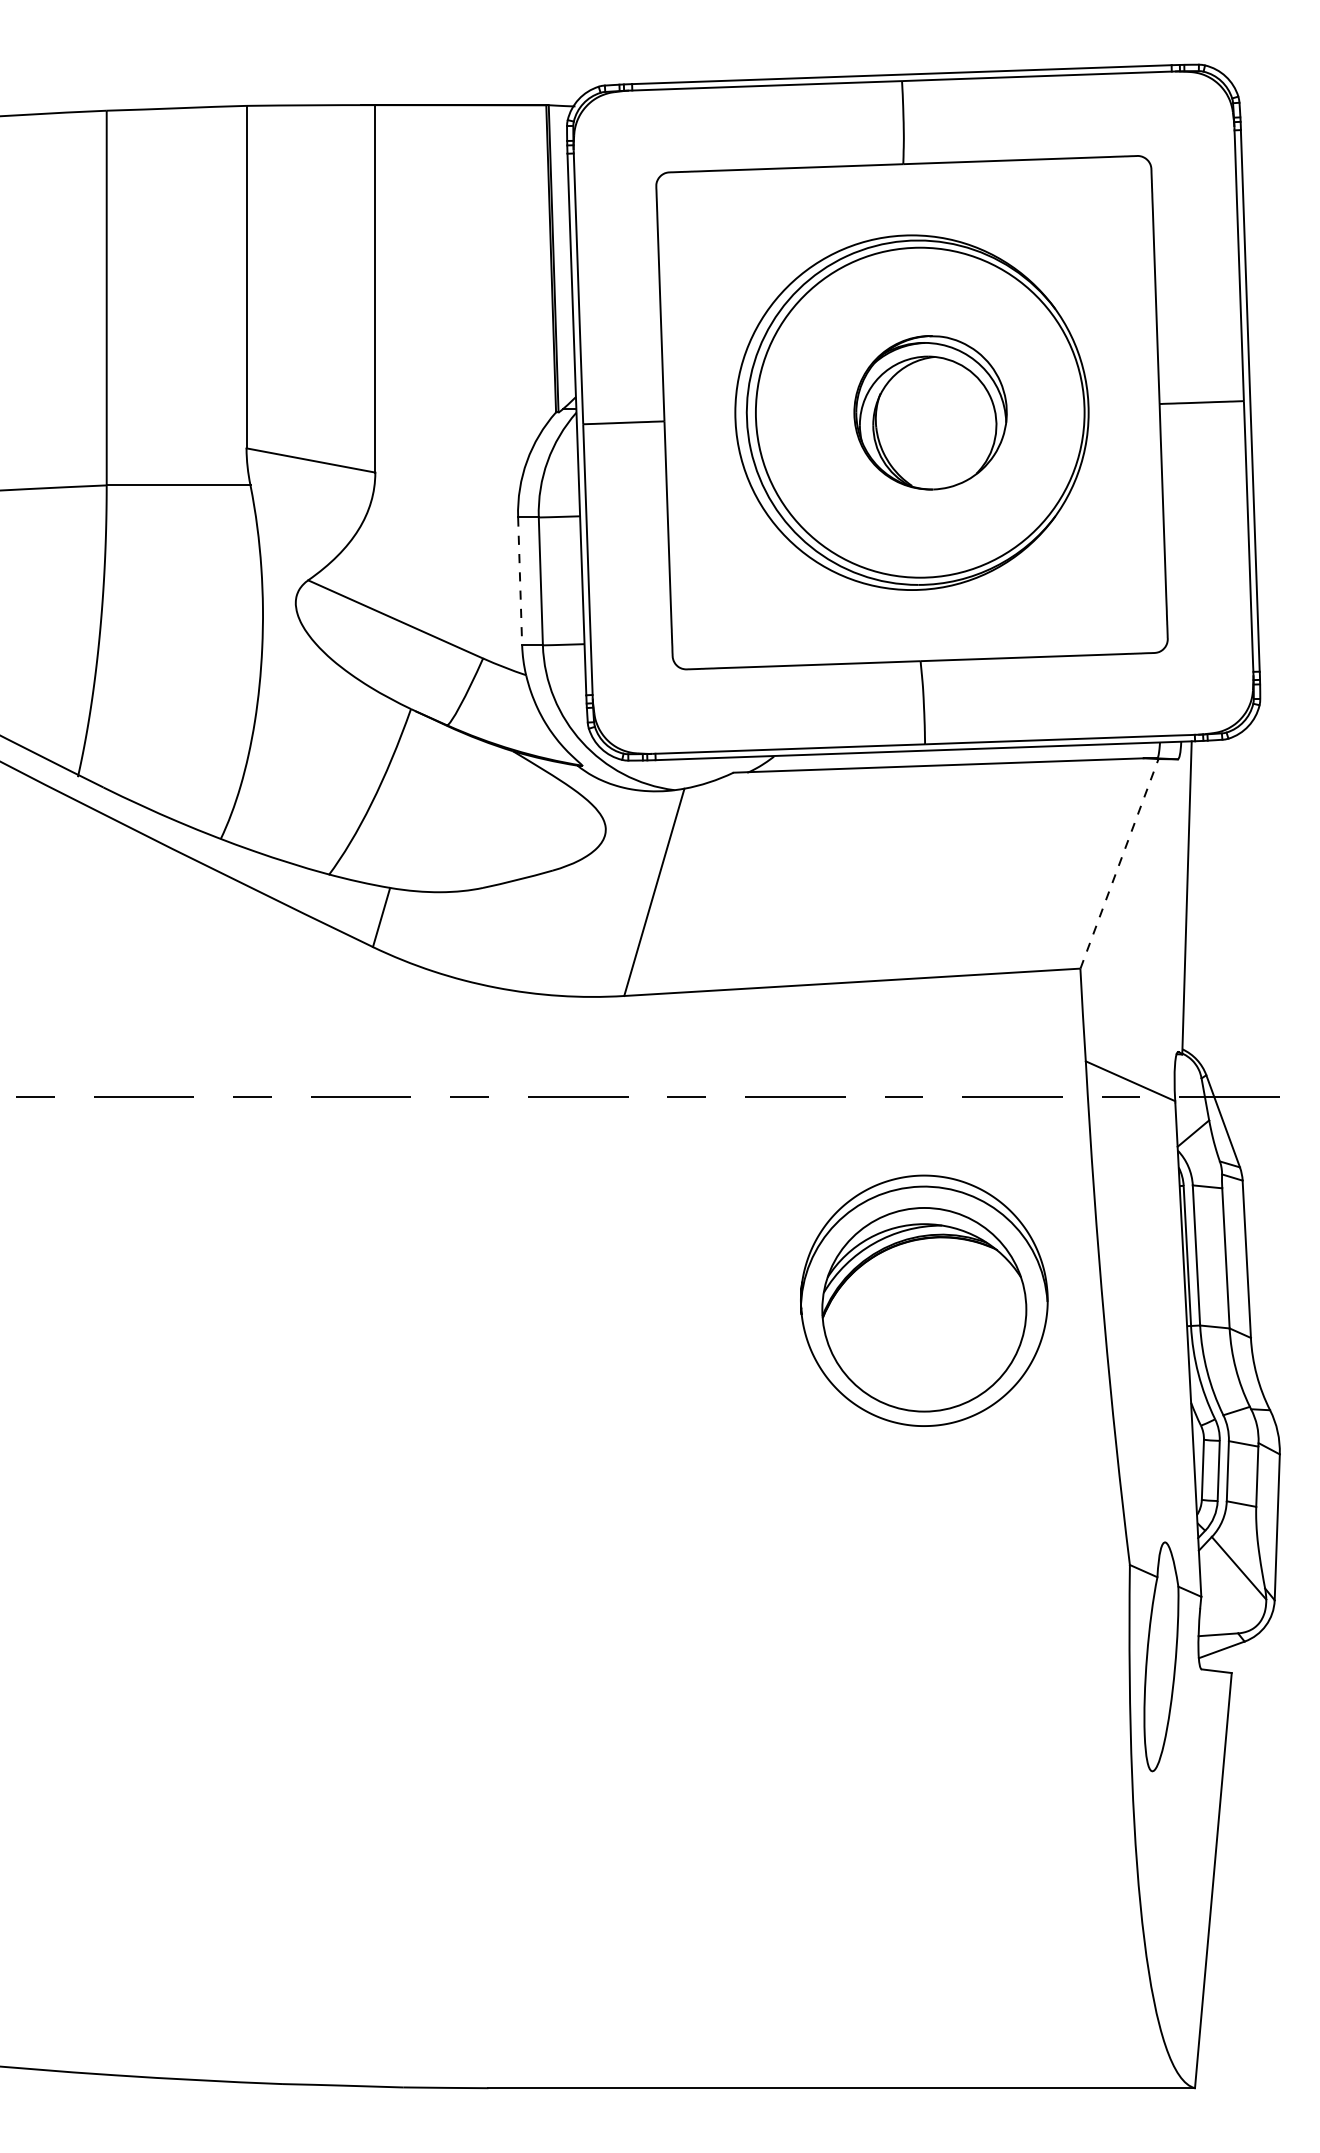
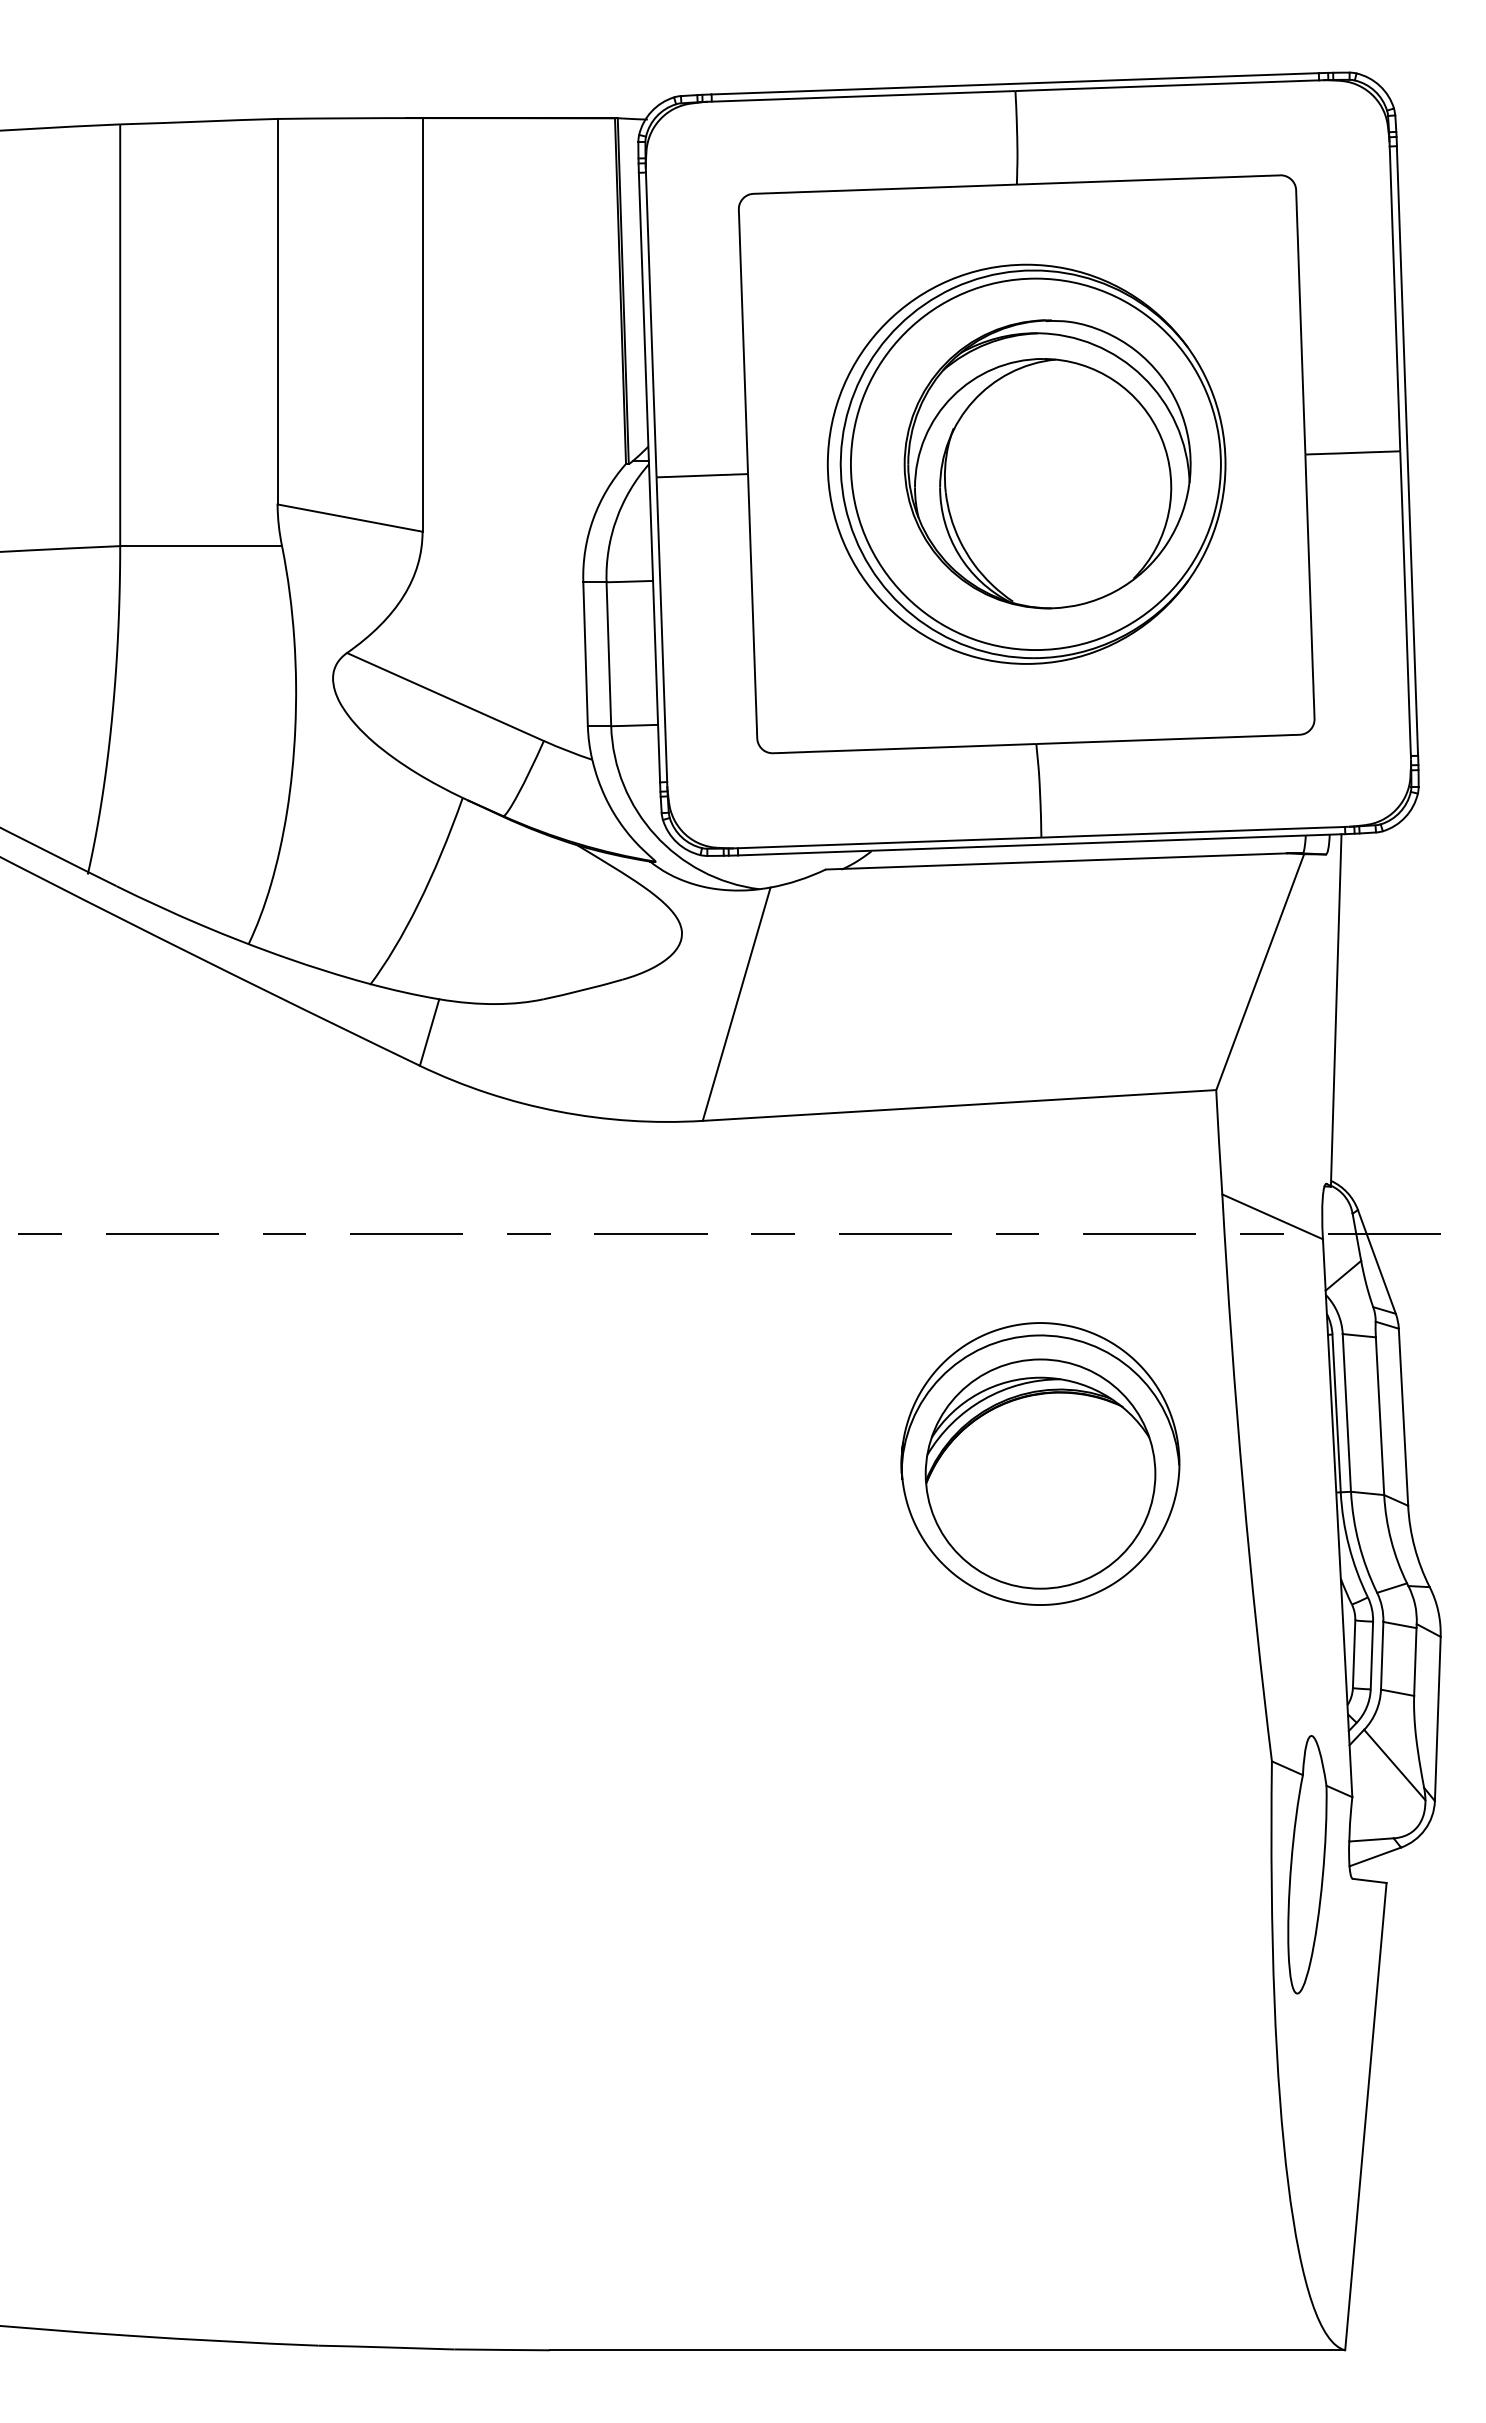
part: (930, 412) -> (1047, 464), size x1.67
line: (520, 581) -> (585, 654), dashed -> solid
line: (1119, 864) -> (1260, 972), dashed -> solid

